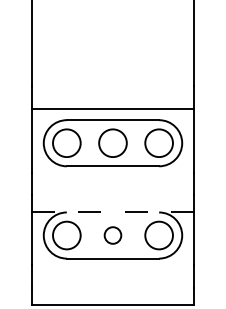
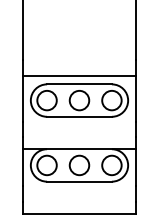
line: (113, 212) -> (79, 149), dashed -> solid
circle: (112, 235) -> (79, 165), size x1.67

